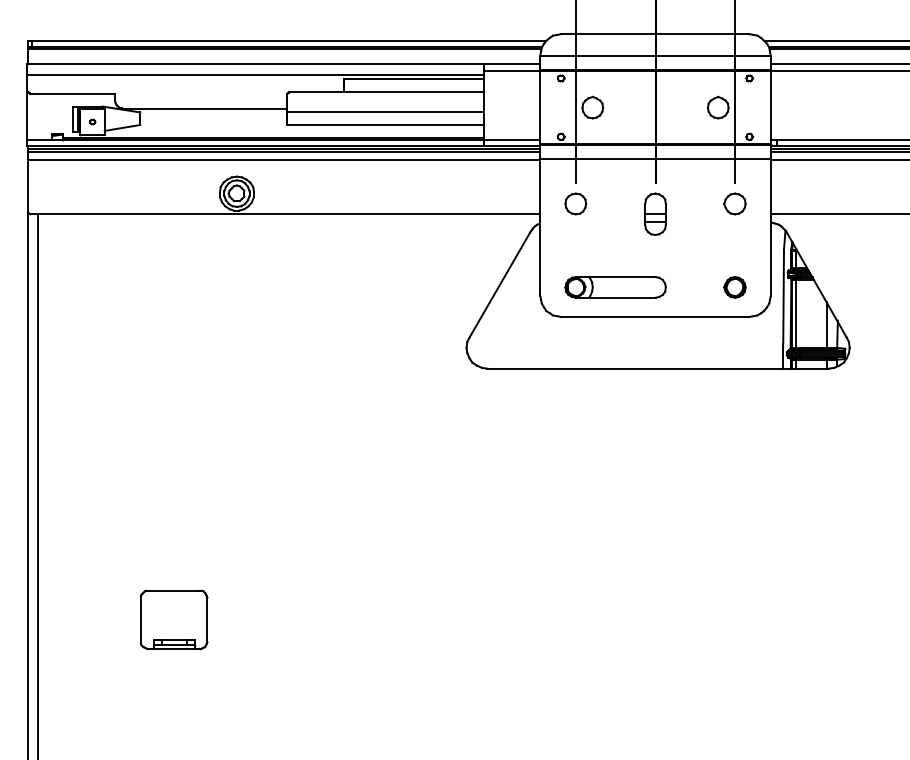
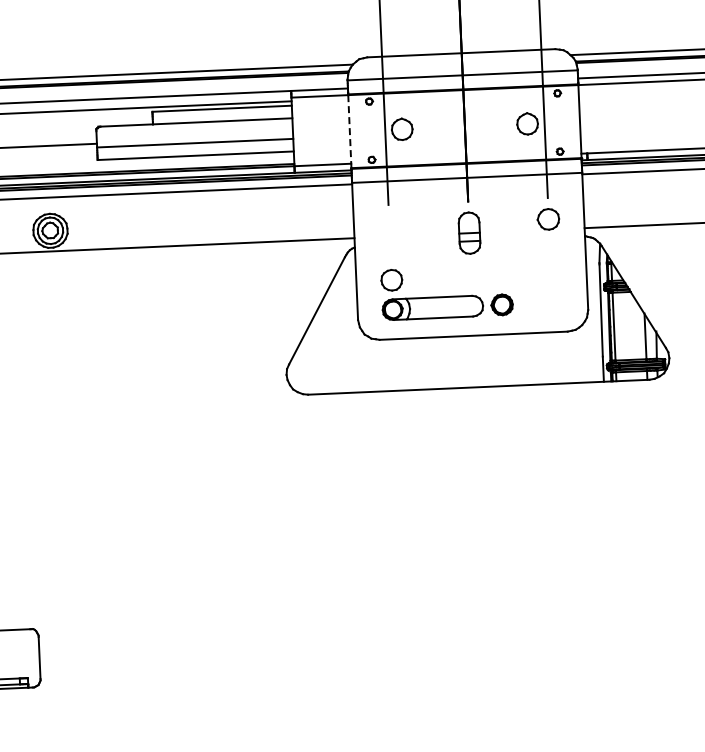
line: (540, 107) -> (349, 131), solid -> dashed
part: (575, 203) -> (391, 279), moved
part: (734, 287) -> (501, 305), moved

